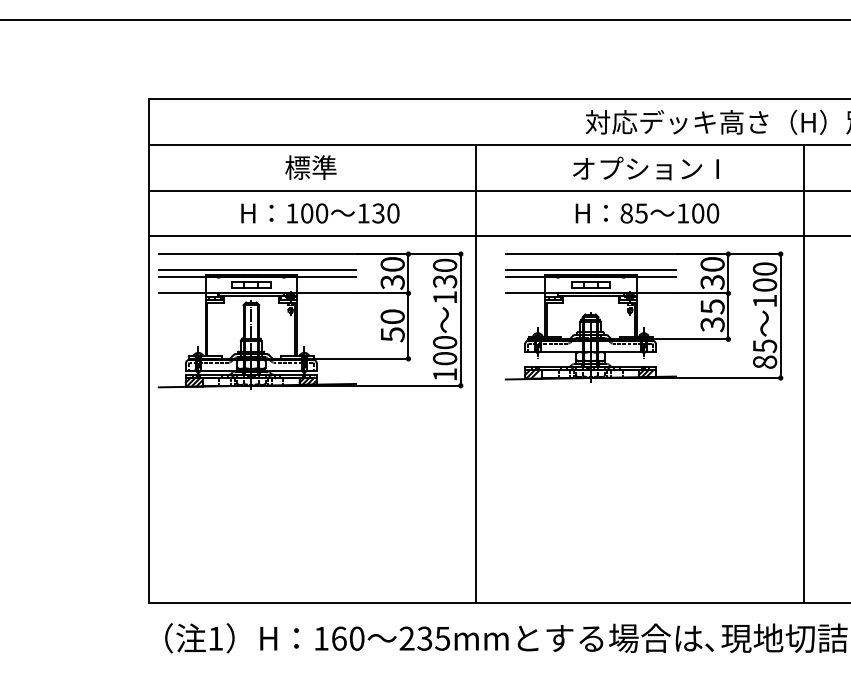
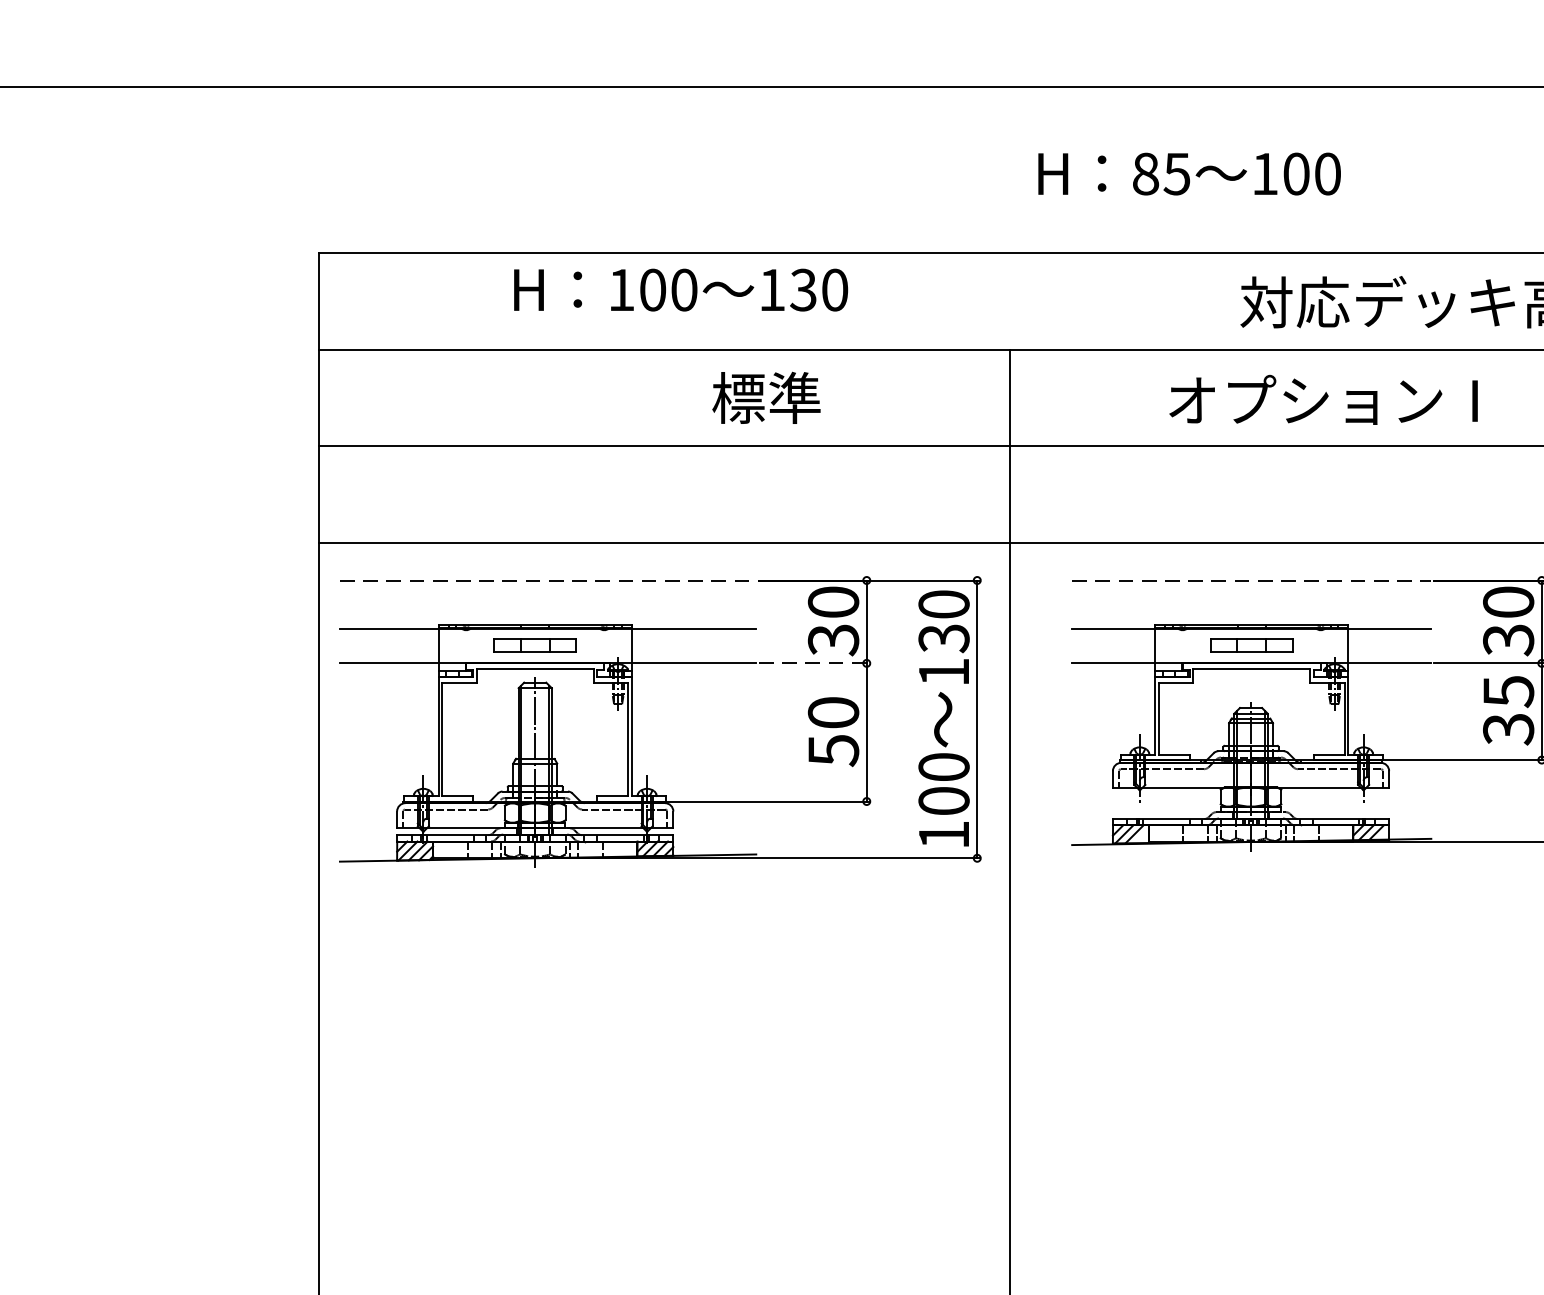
text: (310, 167) -> (765, 397), moved
text: (645, 168) -> (1322, 399), moved
text: (320, 213) -> (681, 290), moved
text: (647, 213) -> (1189, 174), moved
line: (257, 254) -> (548, 581), solid -> dashed
line: (591, 254) -> (1252, 581), solid -> dashed
line: (257, 270) -> (548, 615), removed
line: (590, 270) -> (1250, 615), removed
line: (384, 293) -> (816, 663), solid -> dashed

